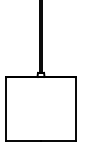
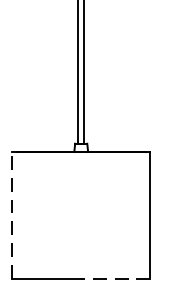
line: (6, 108) -> (13, 214), solid -> dashed
line: (57, 141) -> (113, 279), solid -> dashed

